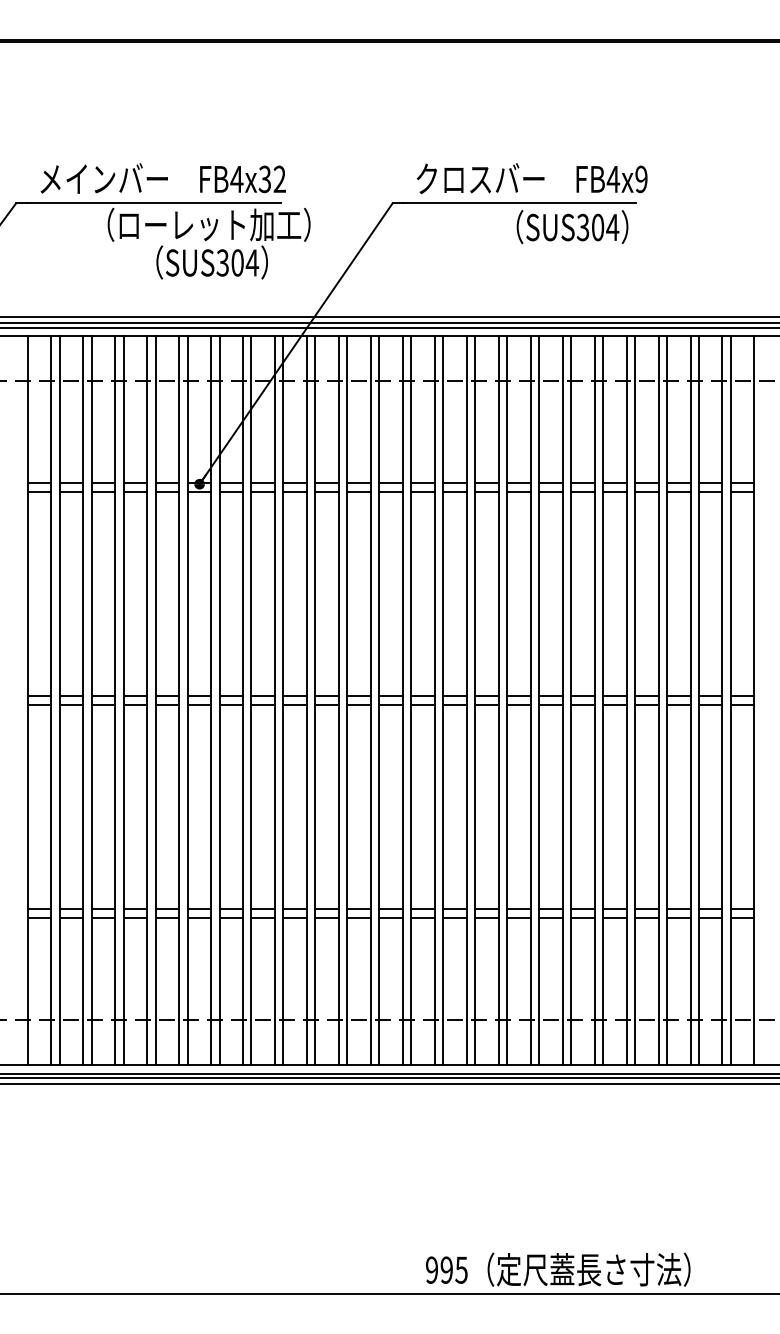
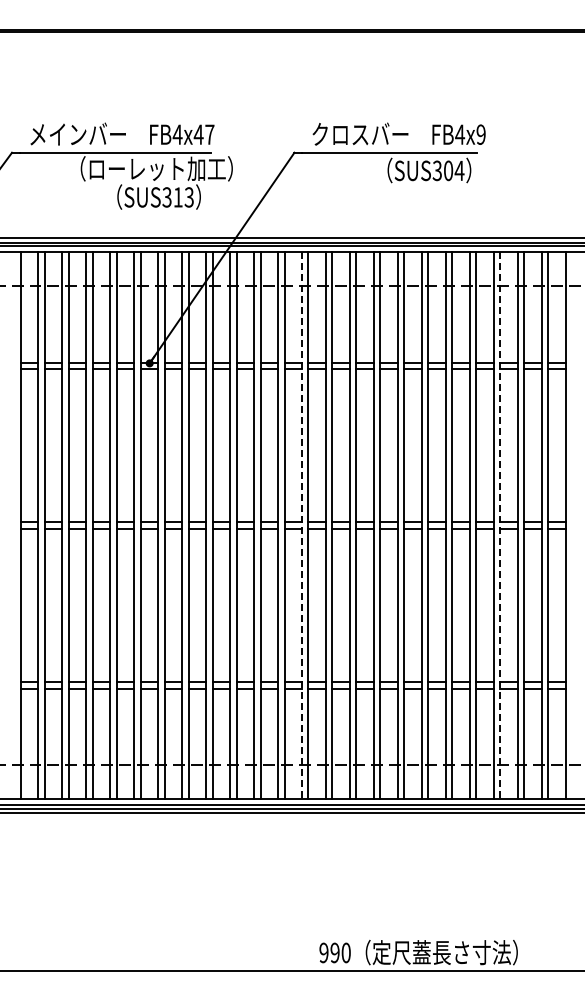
text: (271, 179) -> (203, 134), FB4x32 -> FB4x47
text: (244, 263) -> (183, 197), SUS304 -> SUS313
line: (403, 701) -> (302, 526), solid -> dashed
line: (667, 701) -> (500, 526), solid -> dashed
text: (460, 1269) -> (345, 952), 995 -> 990

